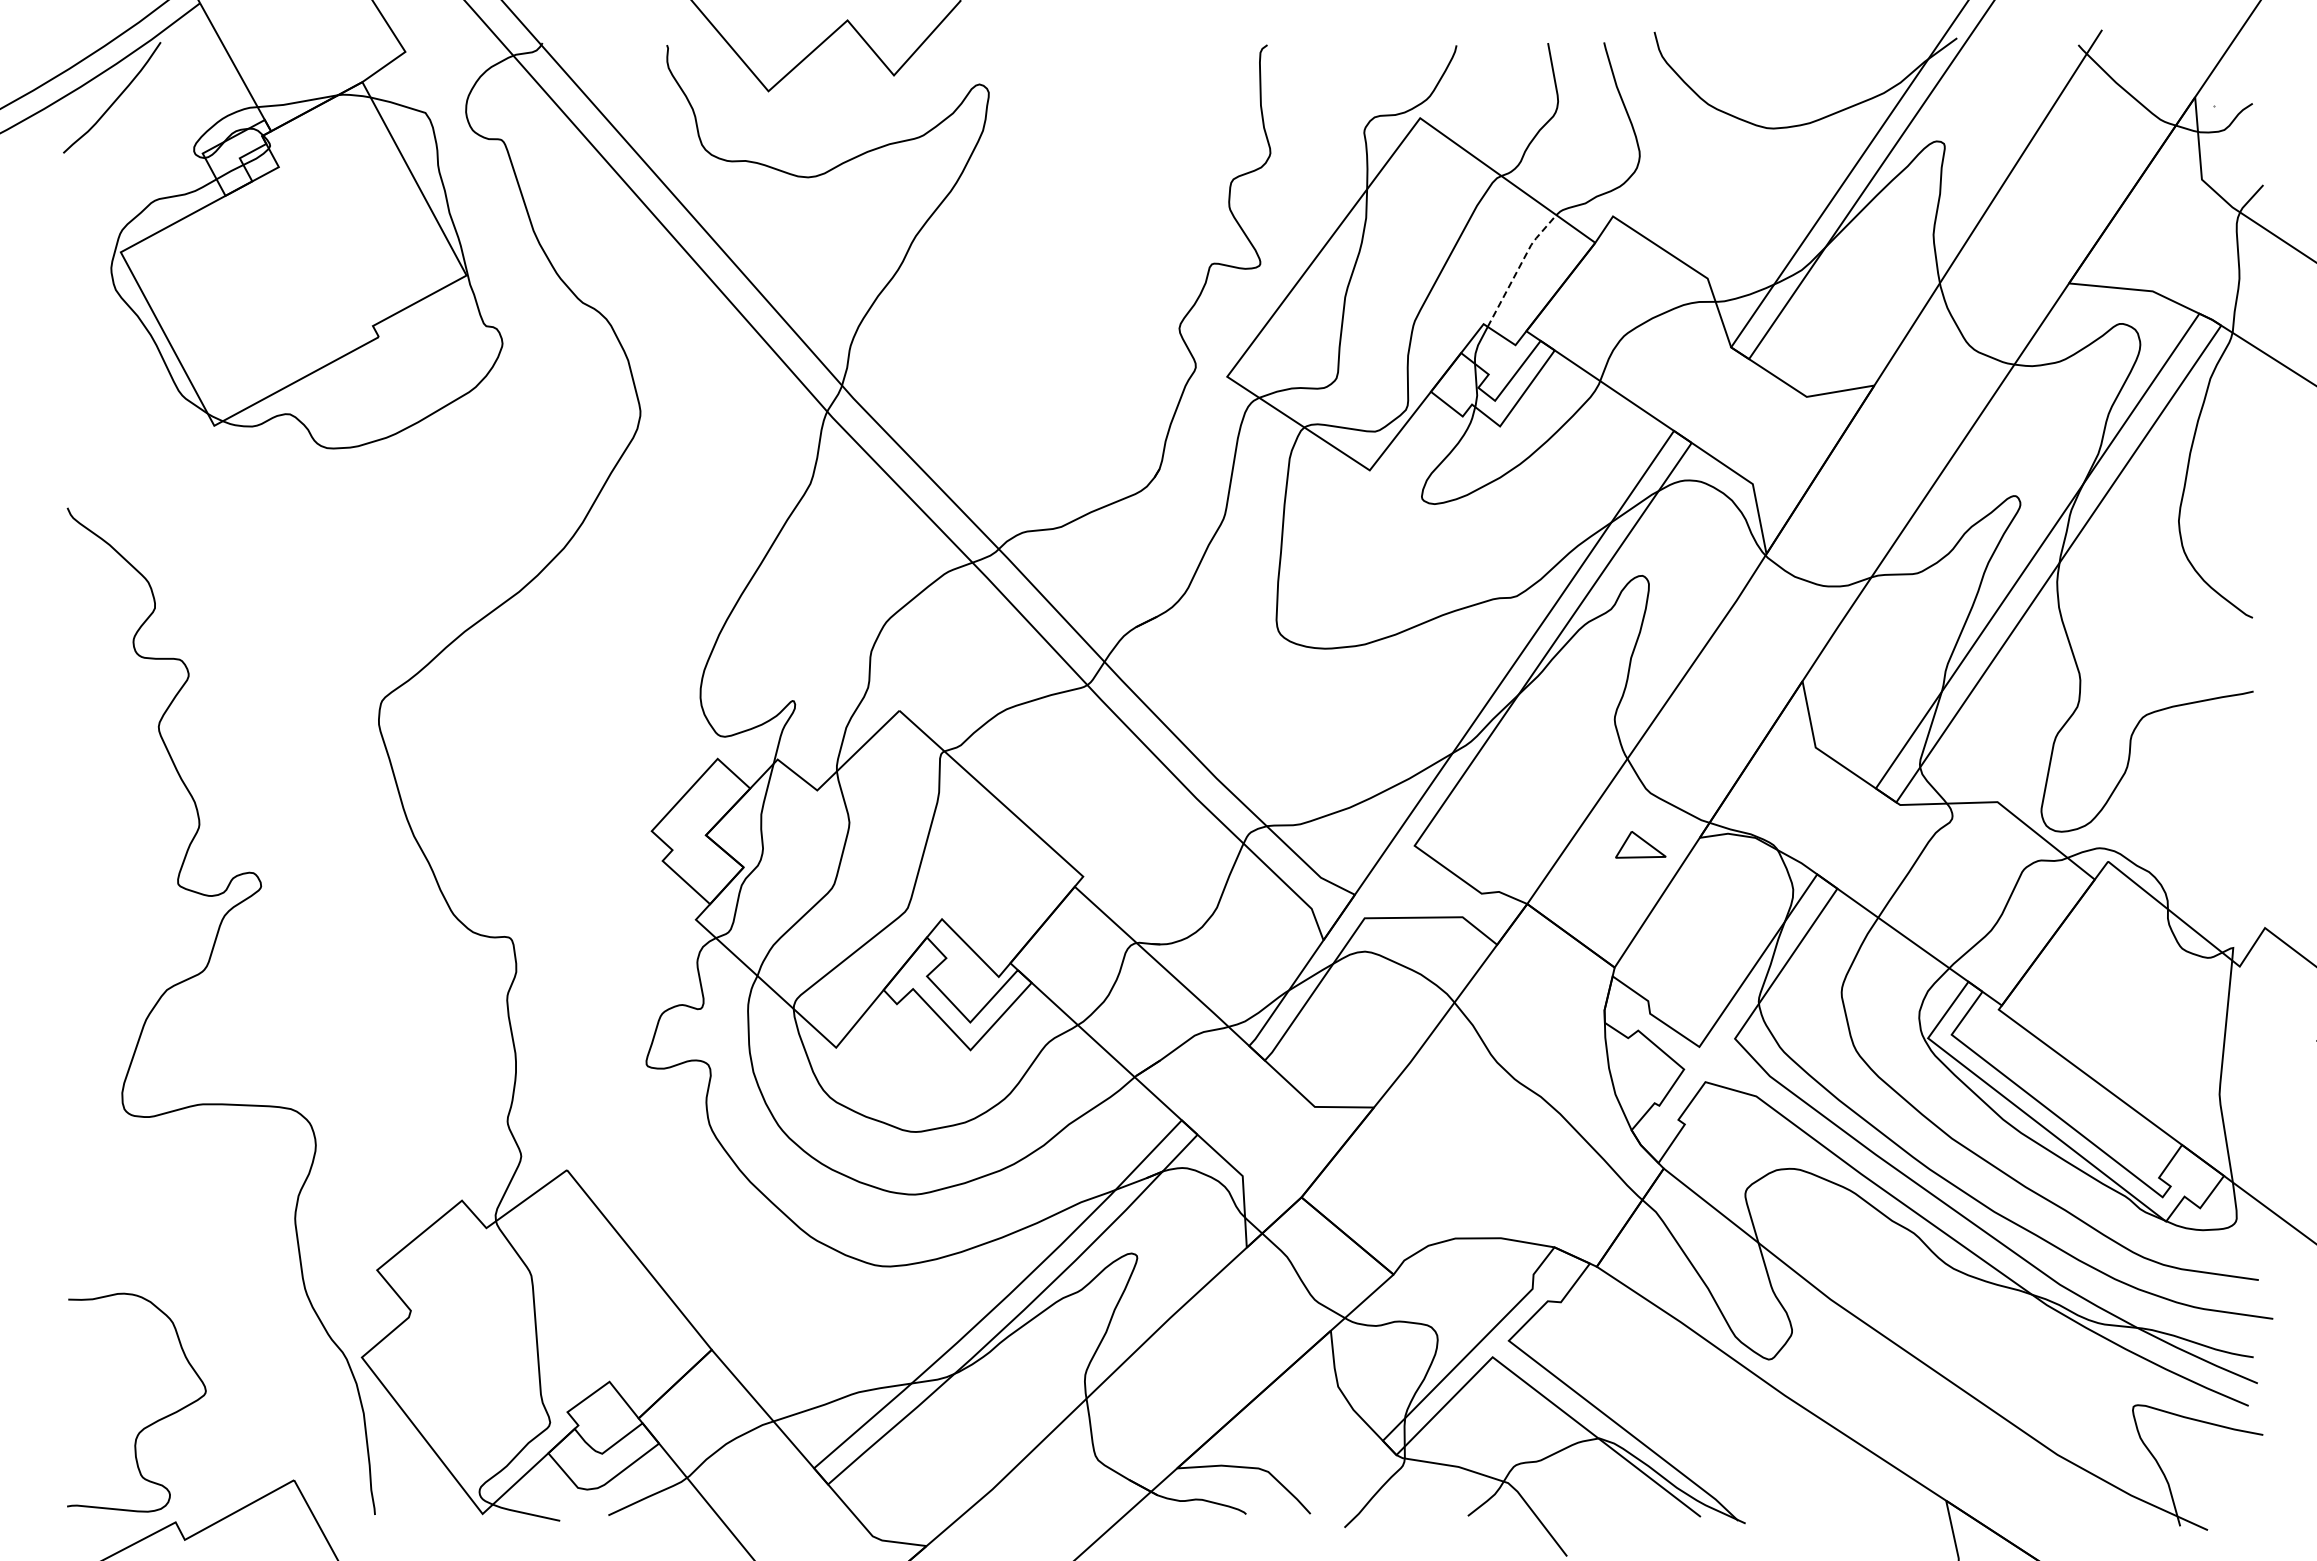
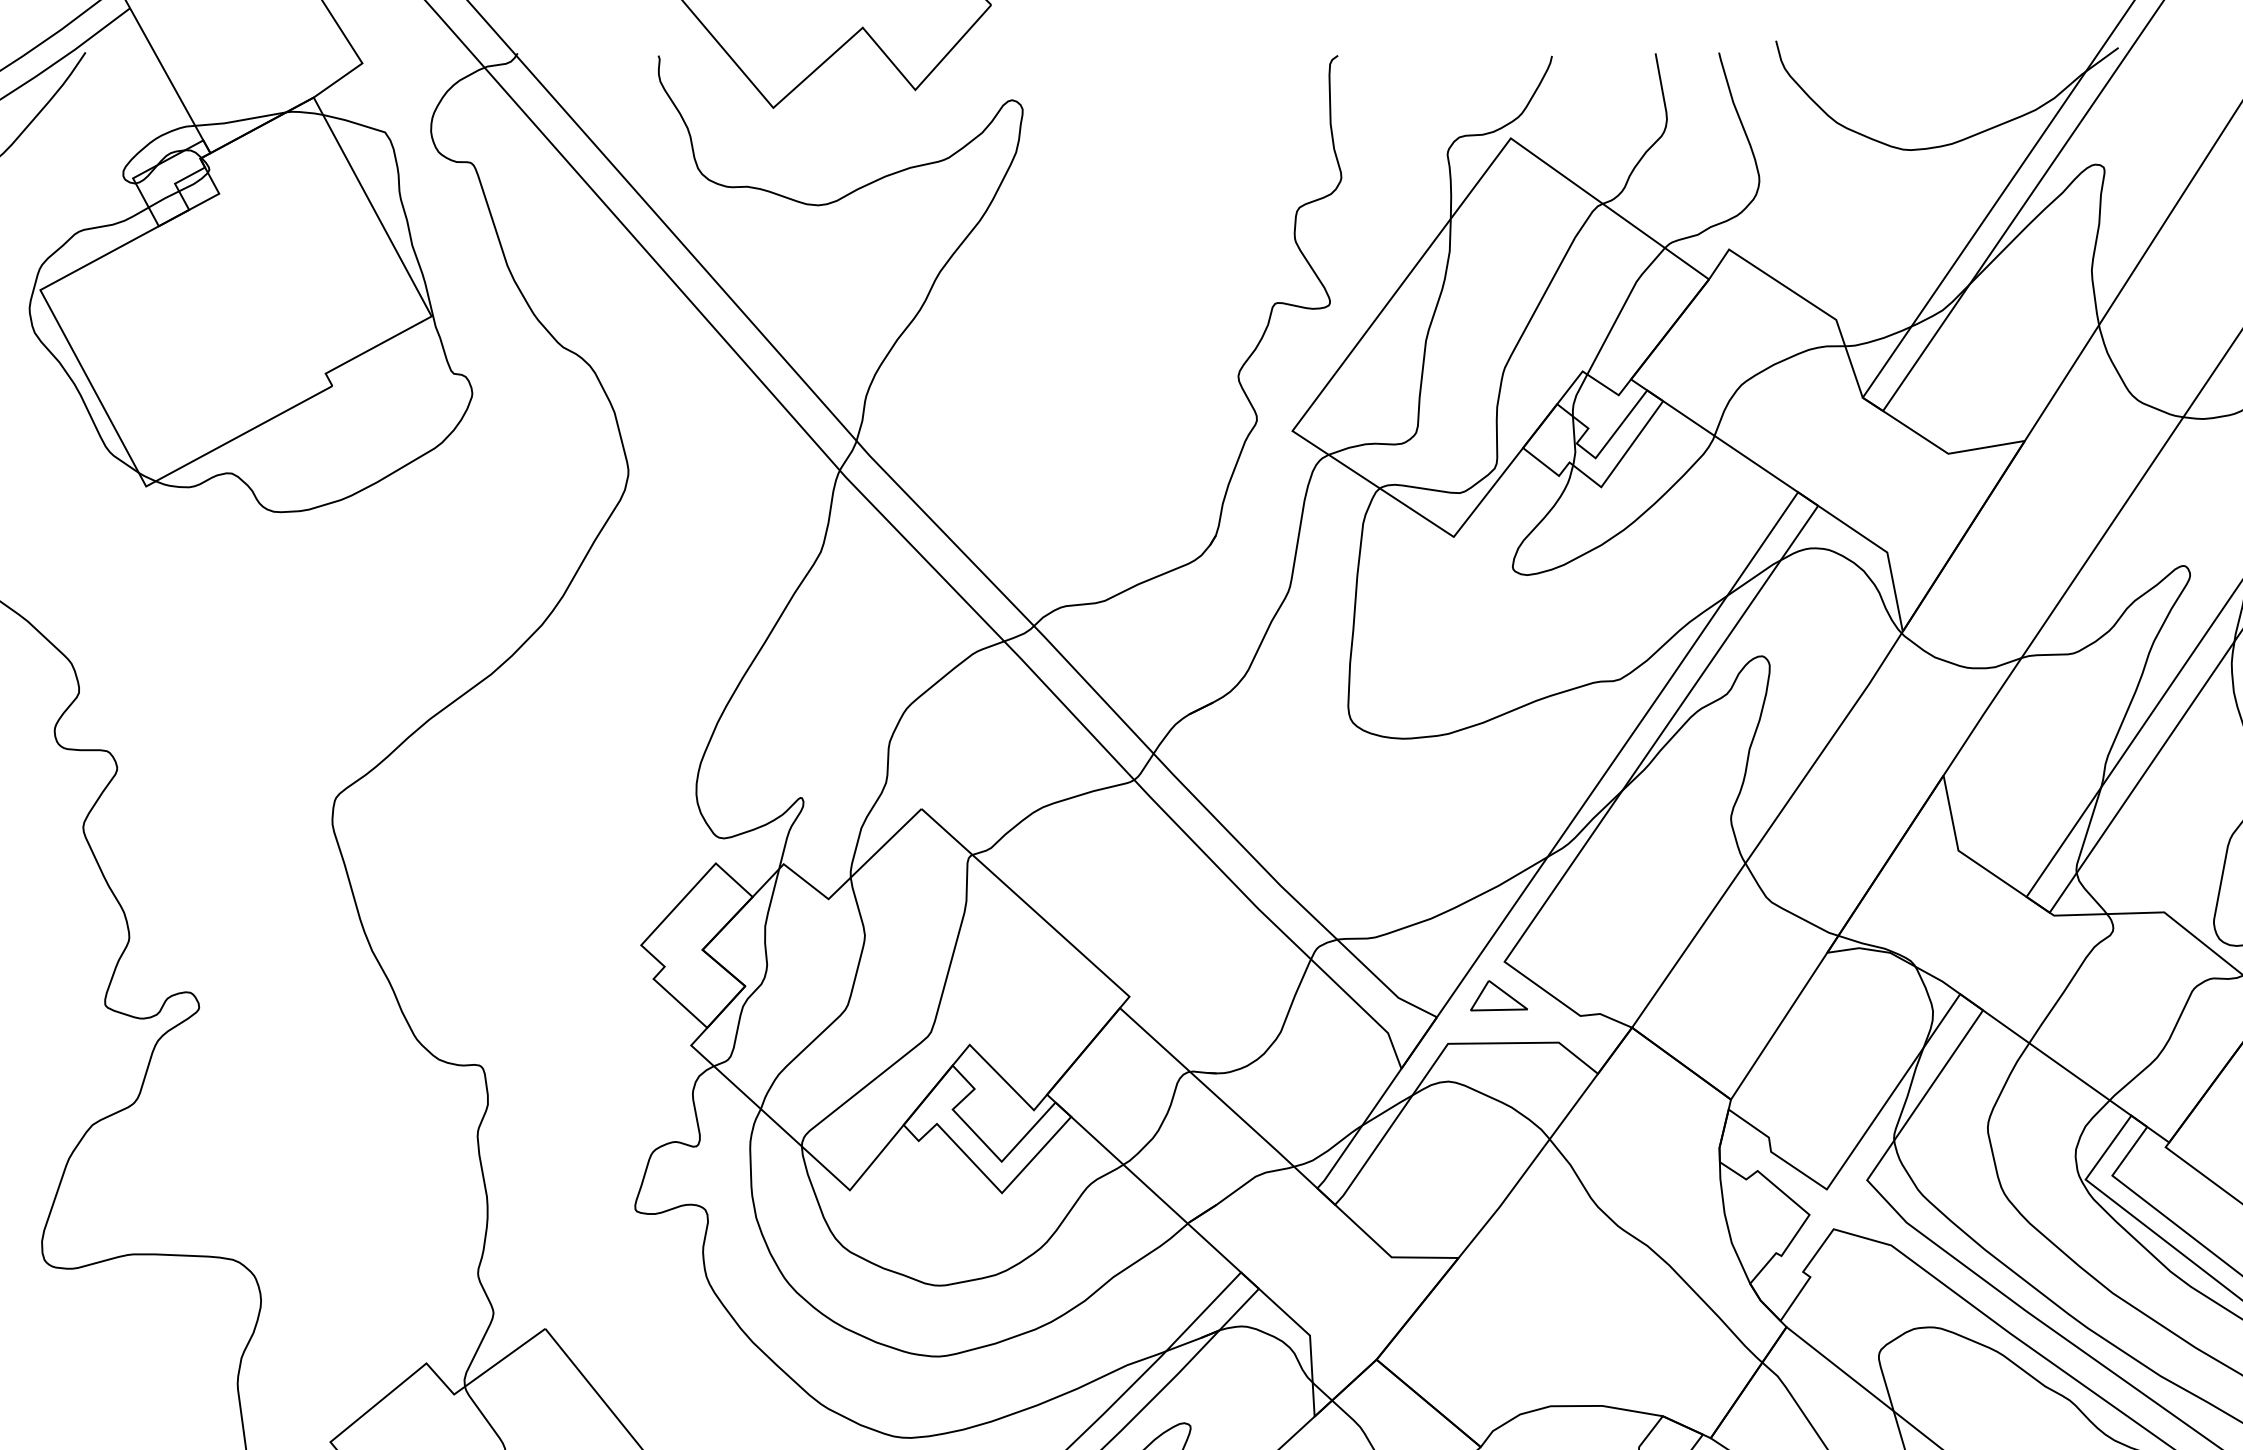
line: (1519, 267) -> (1623, 307), dashed -> solid
part: (1640, 844) -> (1498, 995), moved

